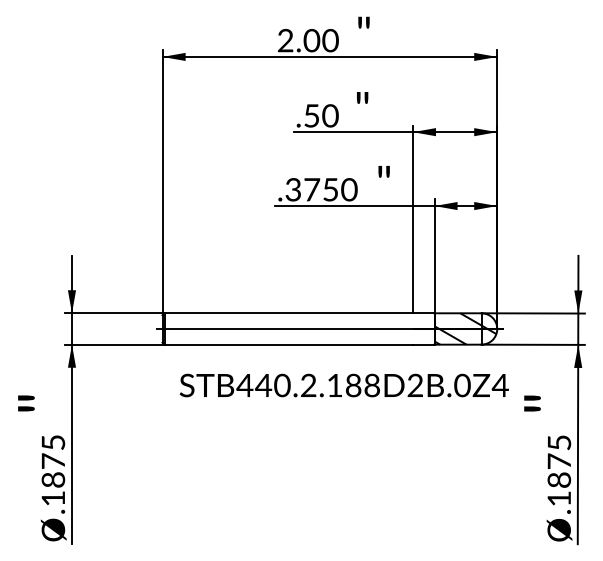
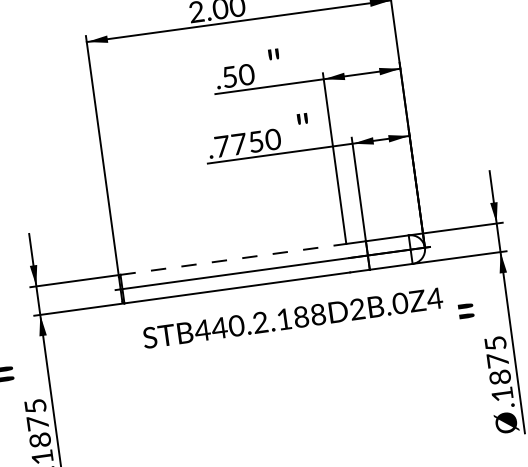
text: (293, 189) -> (222, 146), .3750 -> .7750
line: (289, 313) -> (234, 259), solid -> dashed
hatch: (465, 328) -> (396, 251), removed

